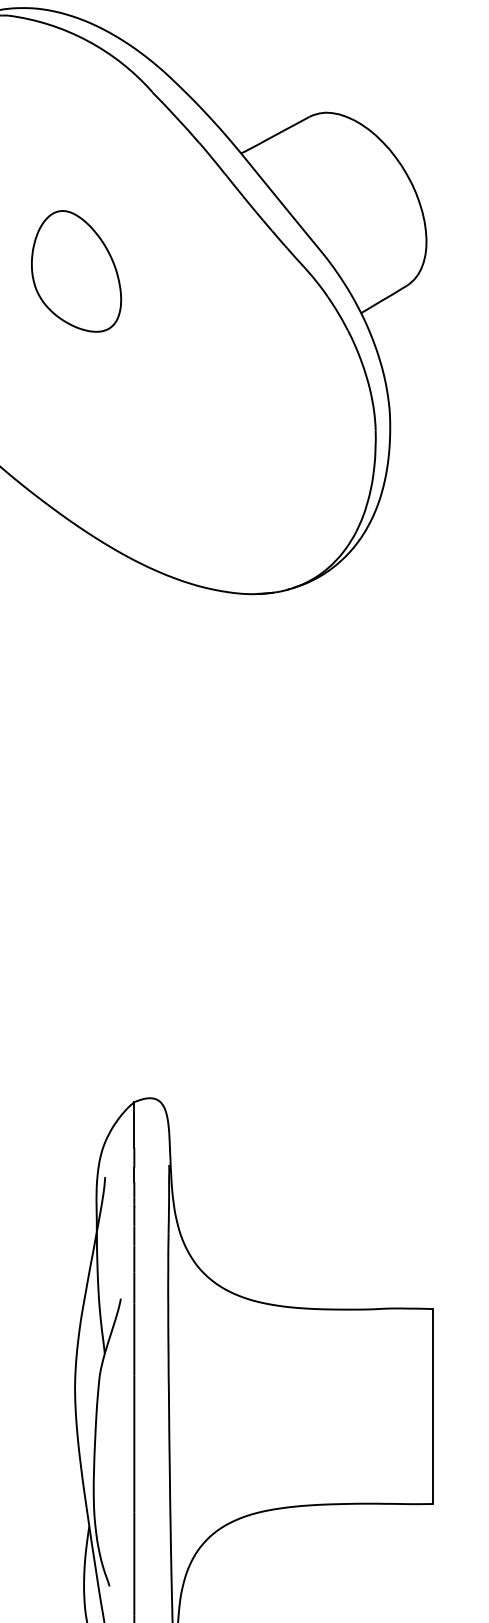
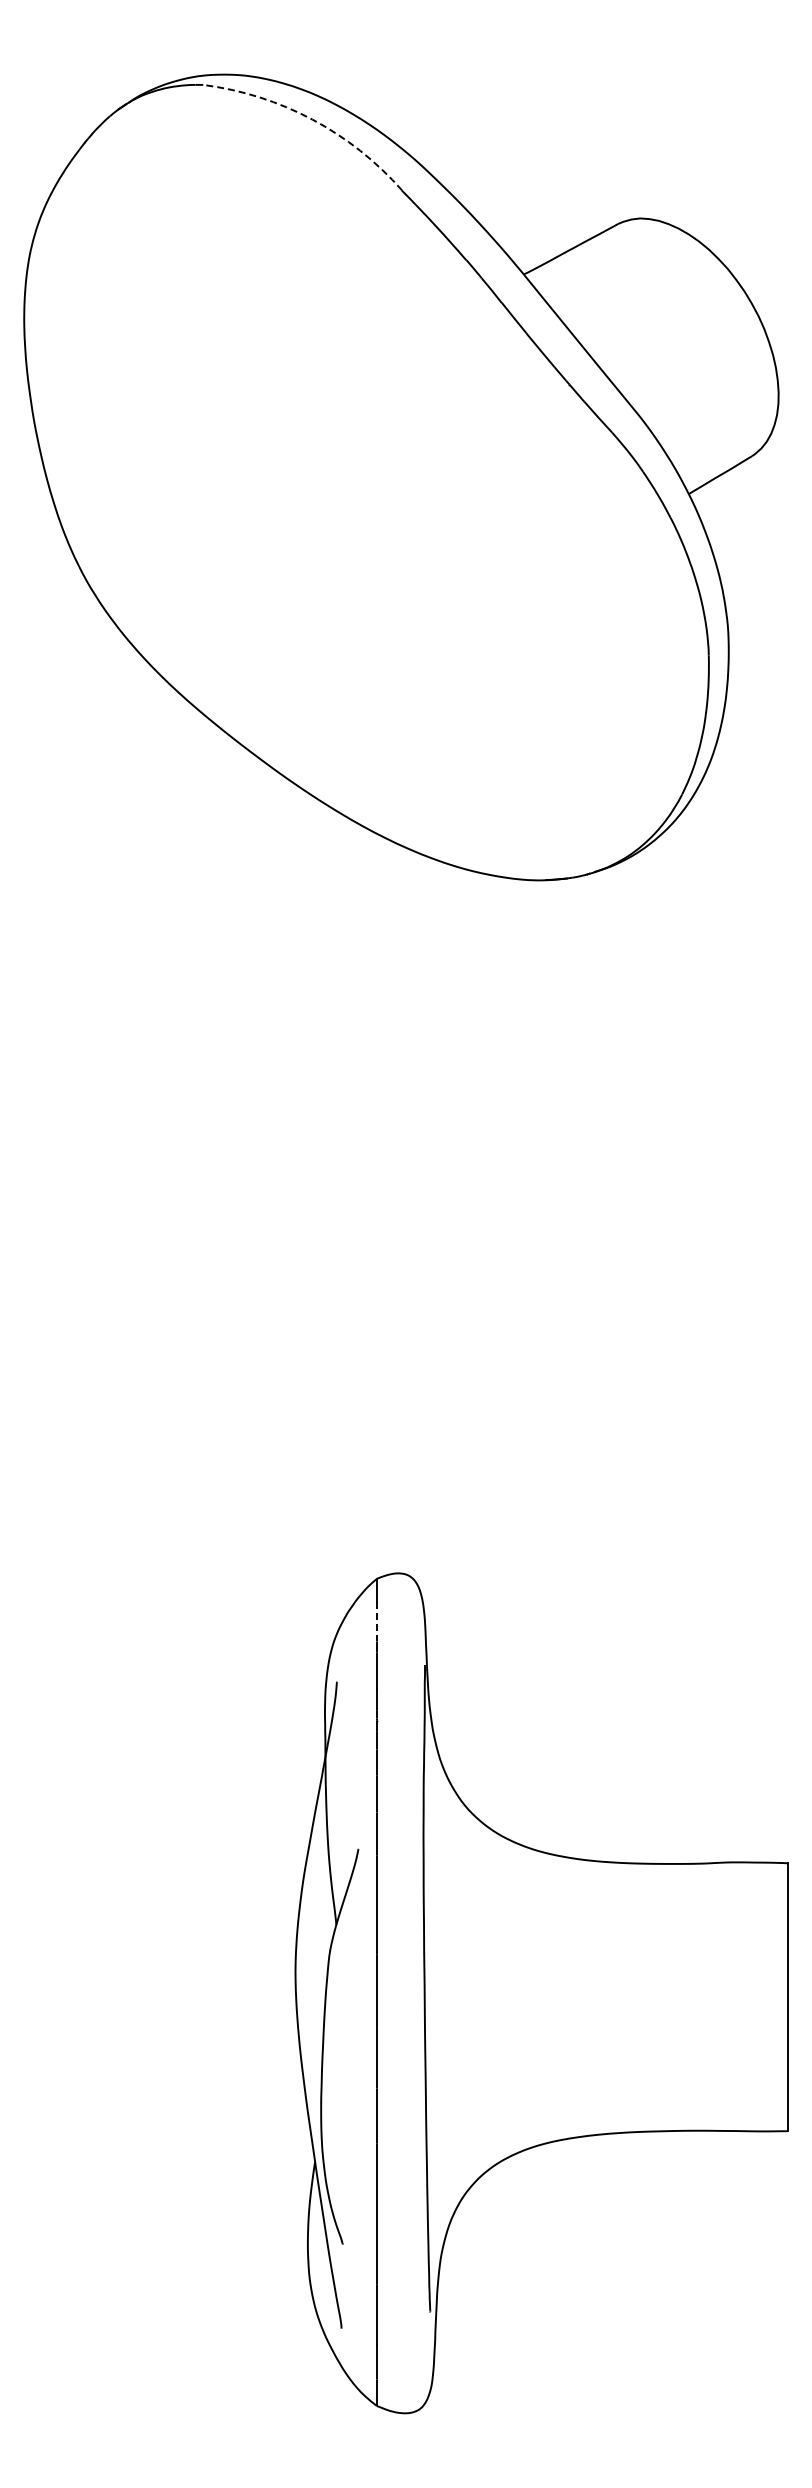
arc: (87, 40) -> (312, 119), solid -> dashed
part: (76, 271) -> (297, 436), removed
line: (133, 1133) -> (376, 1621), solid -> dashed

